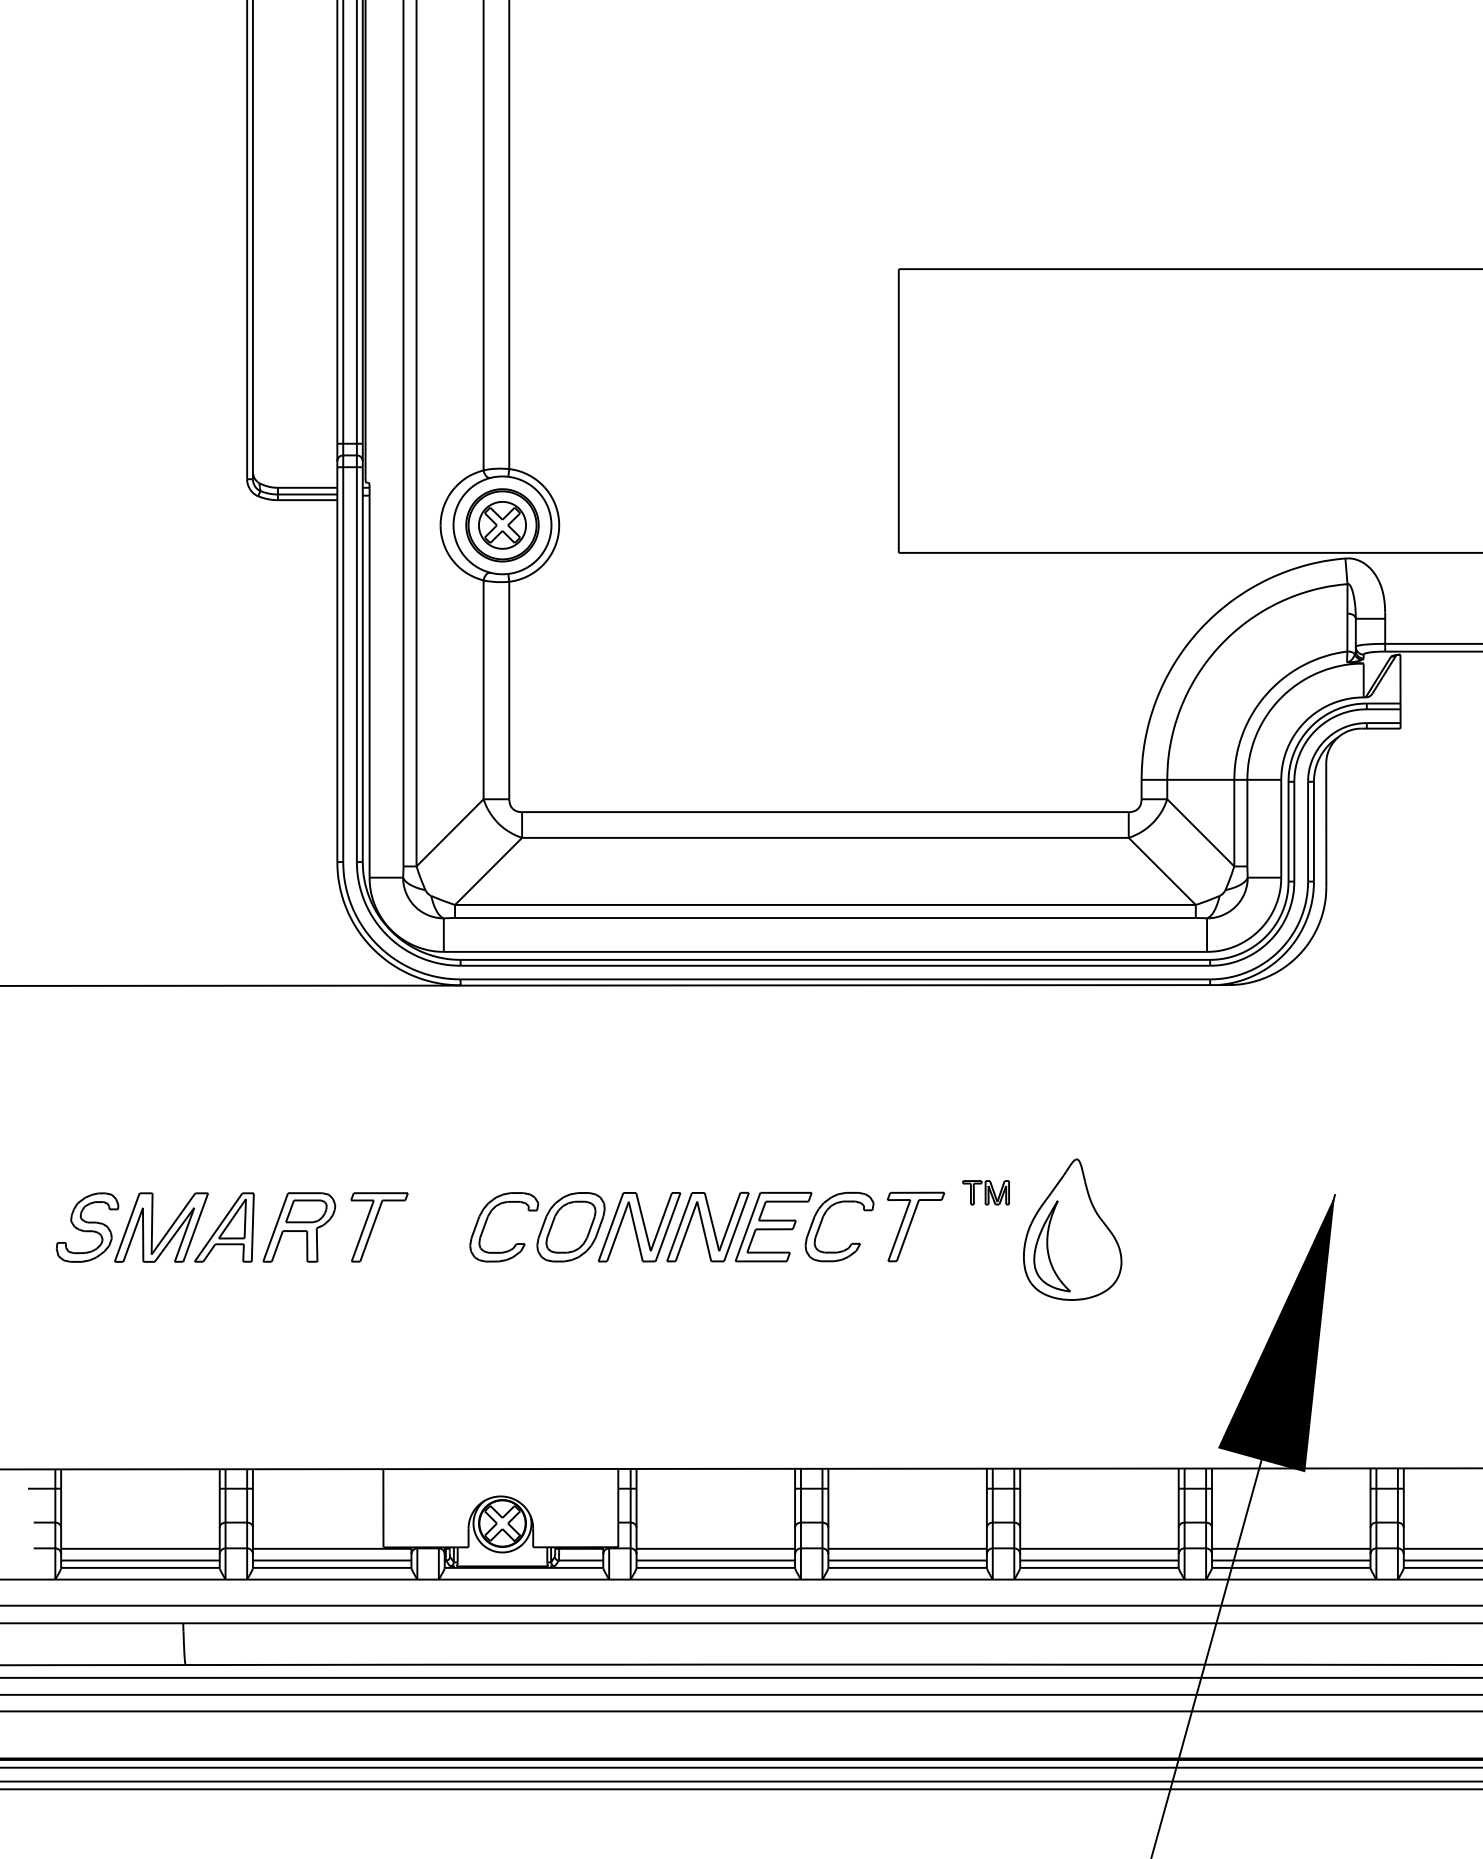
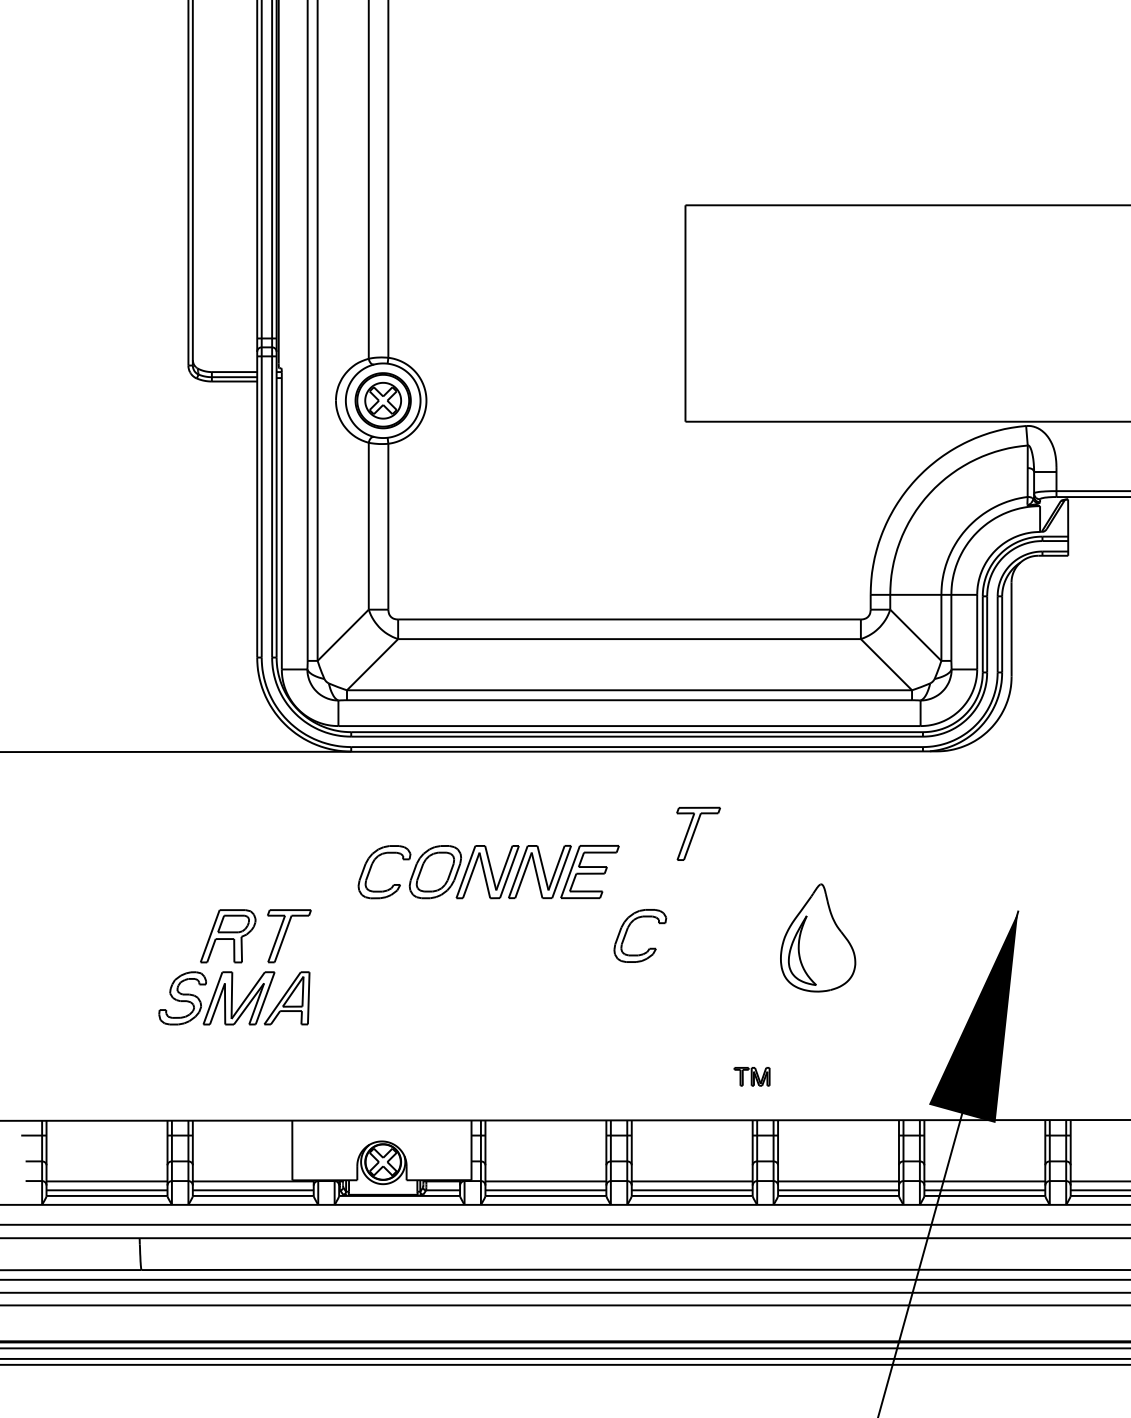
part: (985, 1192) -> (751, 1076), moved
part: (915, 1226) -> (698, 833), moved
part: (155, 1227) -> (234, 998), moved
part: (640, 1227) -> (488, 872), moved

